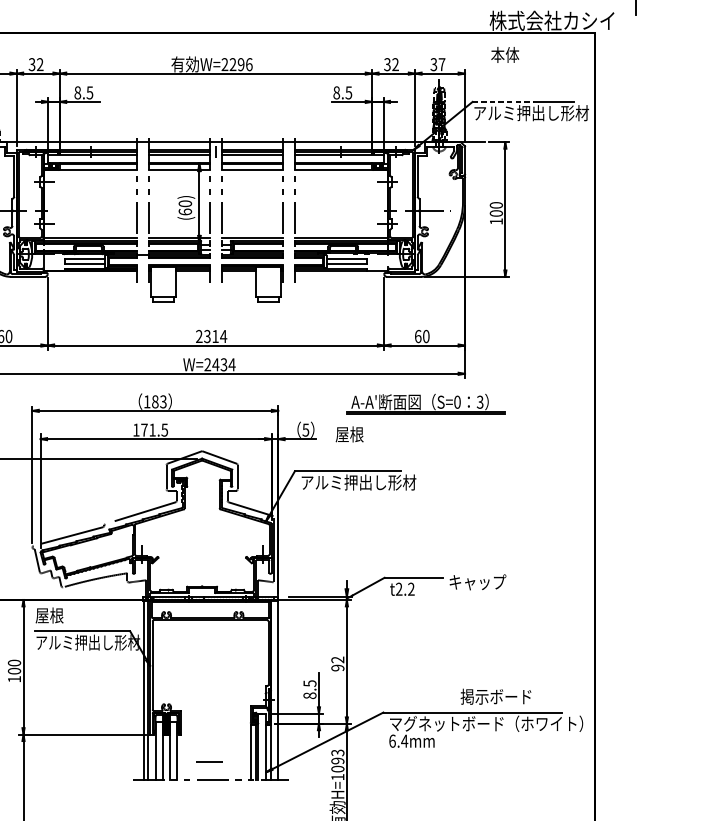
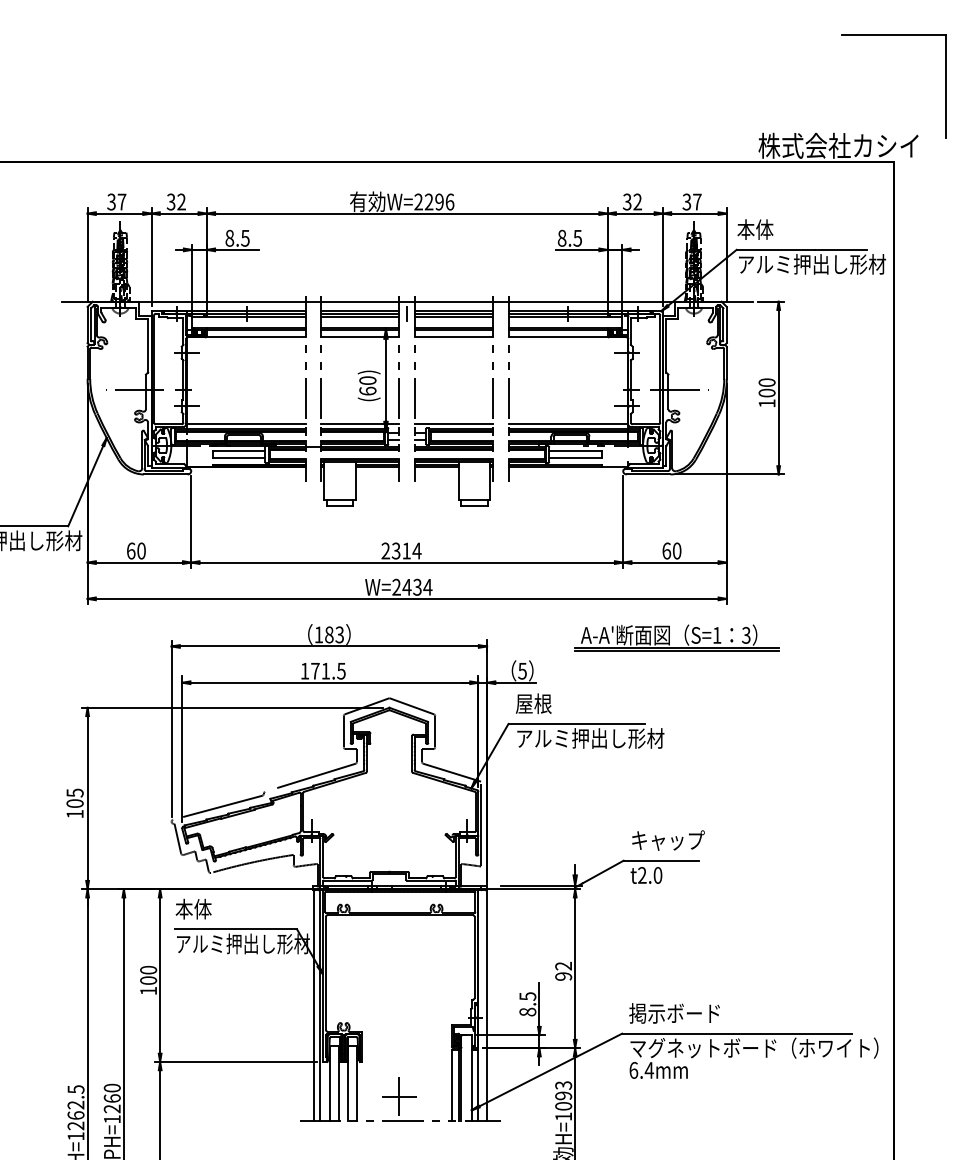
text: (505, 54) -> (755, 229), moved
line: (503, 101) -> (776, 249), dashed -> solid
text: (457, 401) -> (717, 634), S=0 -> S=1
text: (349, 434) -> (533, 703), moved
text: (477, 582) -> (668, 840), moved
text: (410, 589) -> (657, 875), t2.2 -> t2.0
text: (49, 615) -> (193, 908), 屋根 -> 本体
text: (495, 696) -> (674, 1013), moved
line: (209, 761) -> (399, 1096), added

